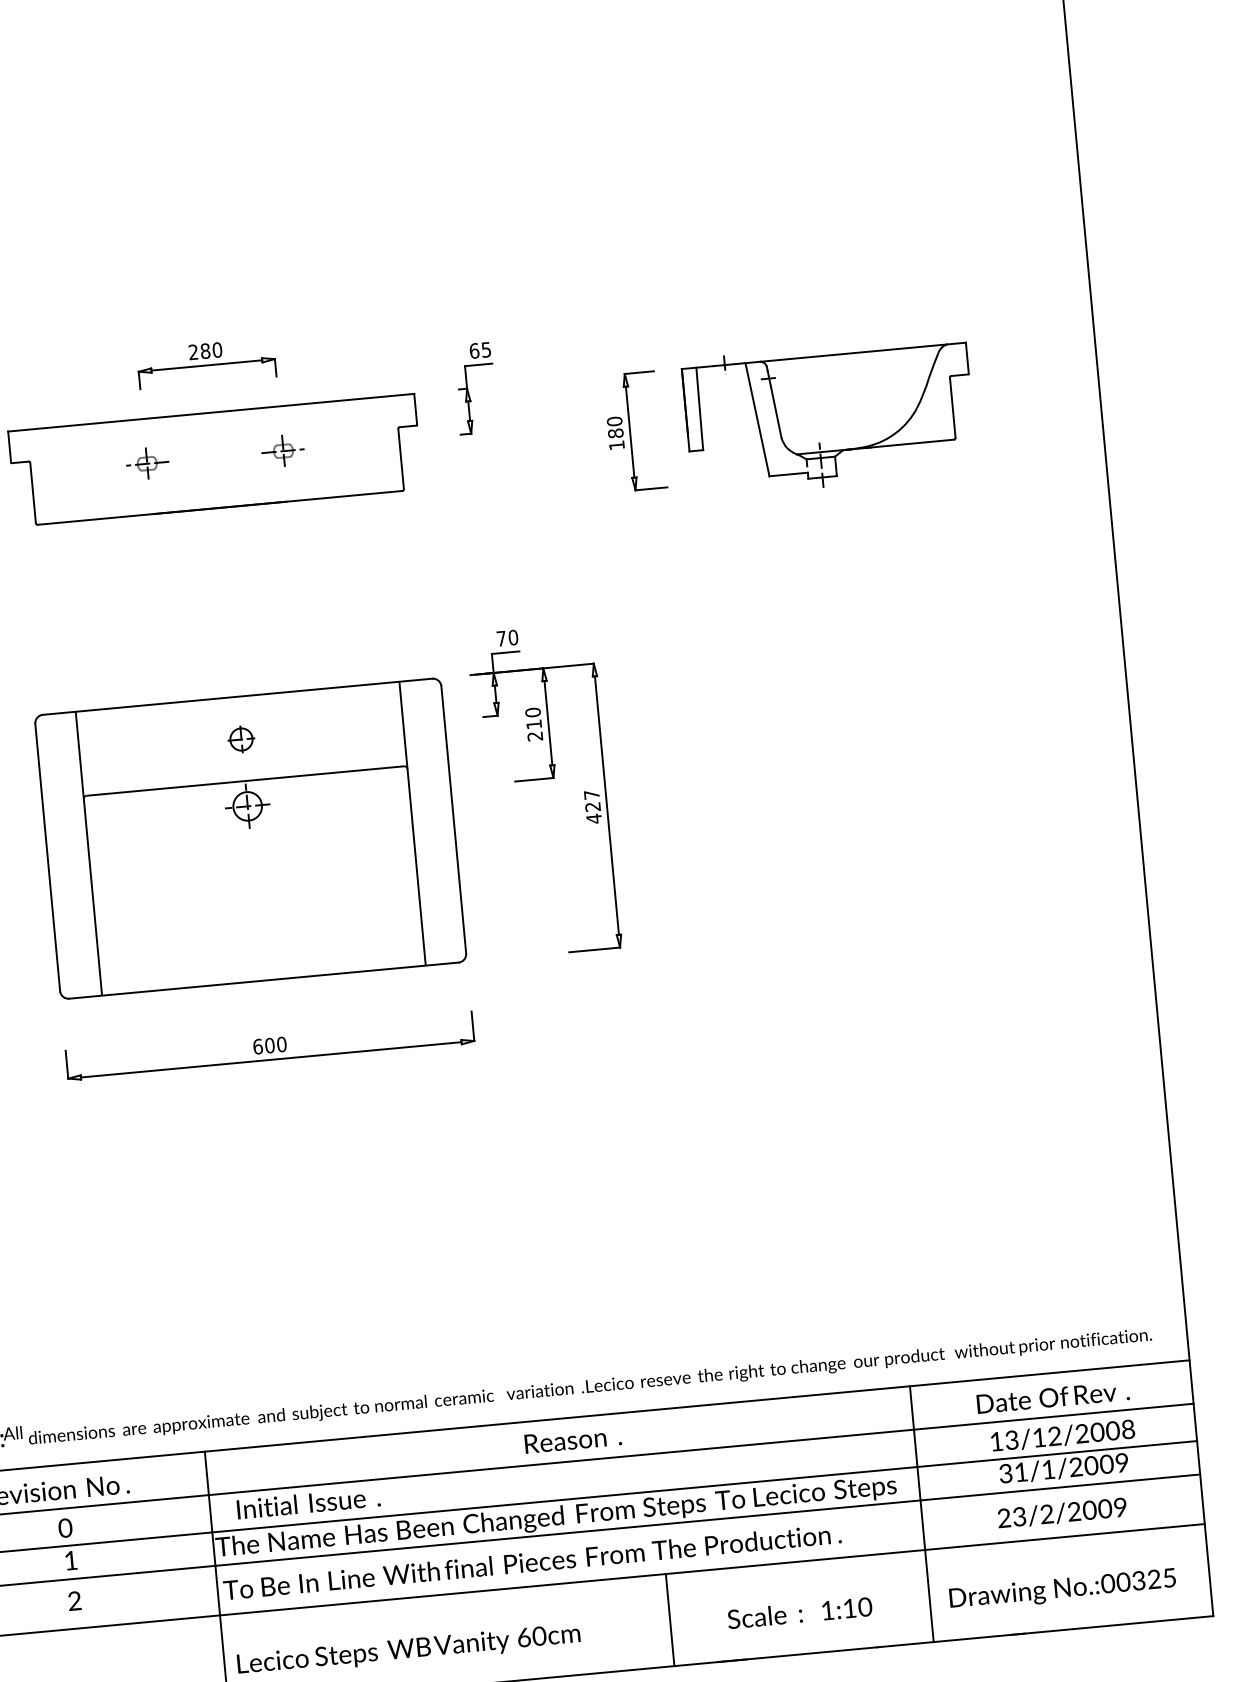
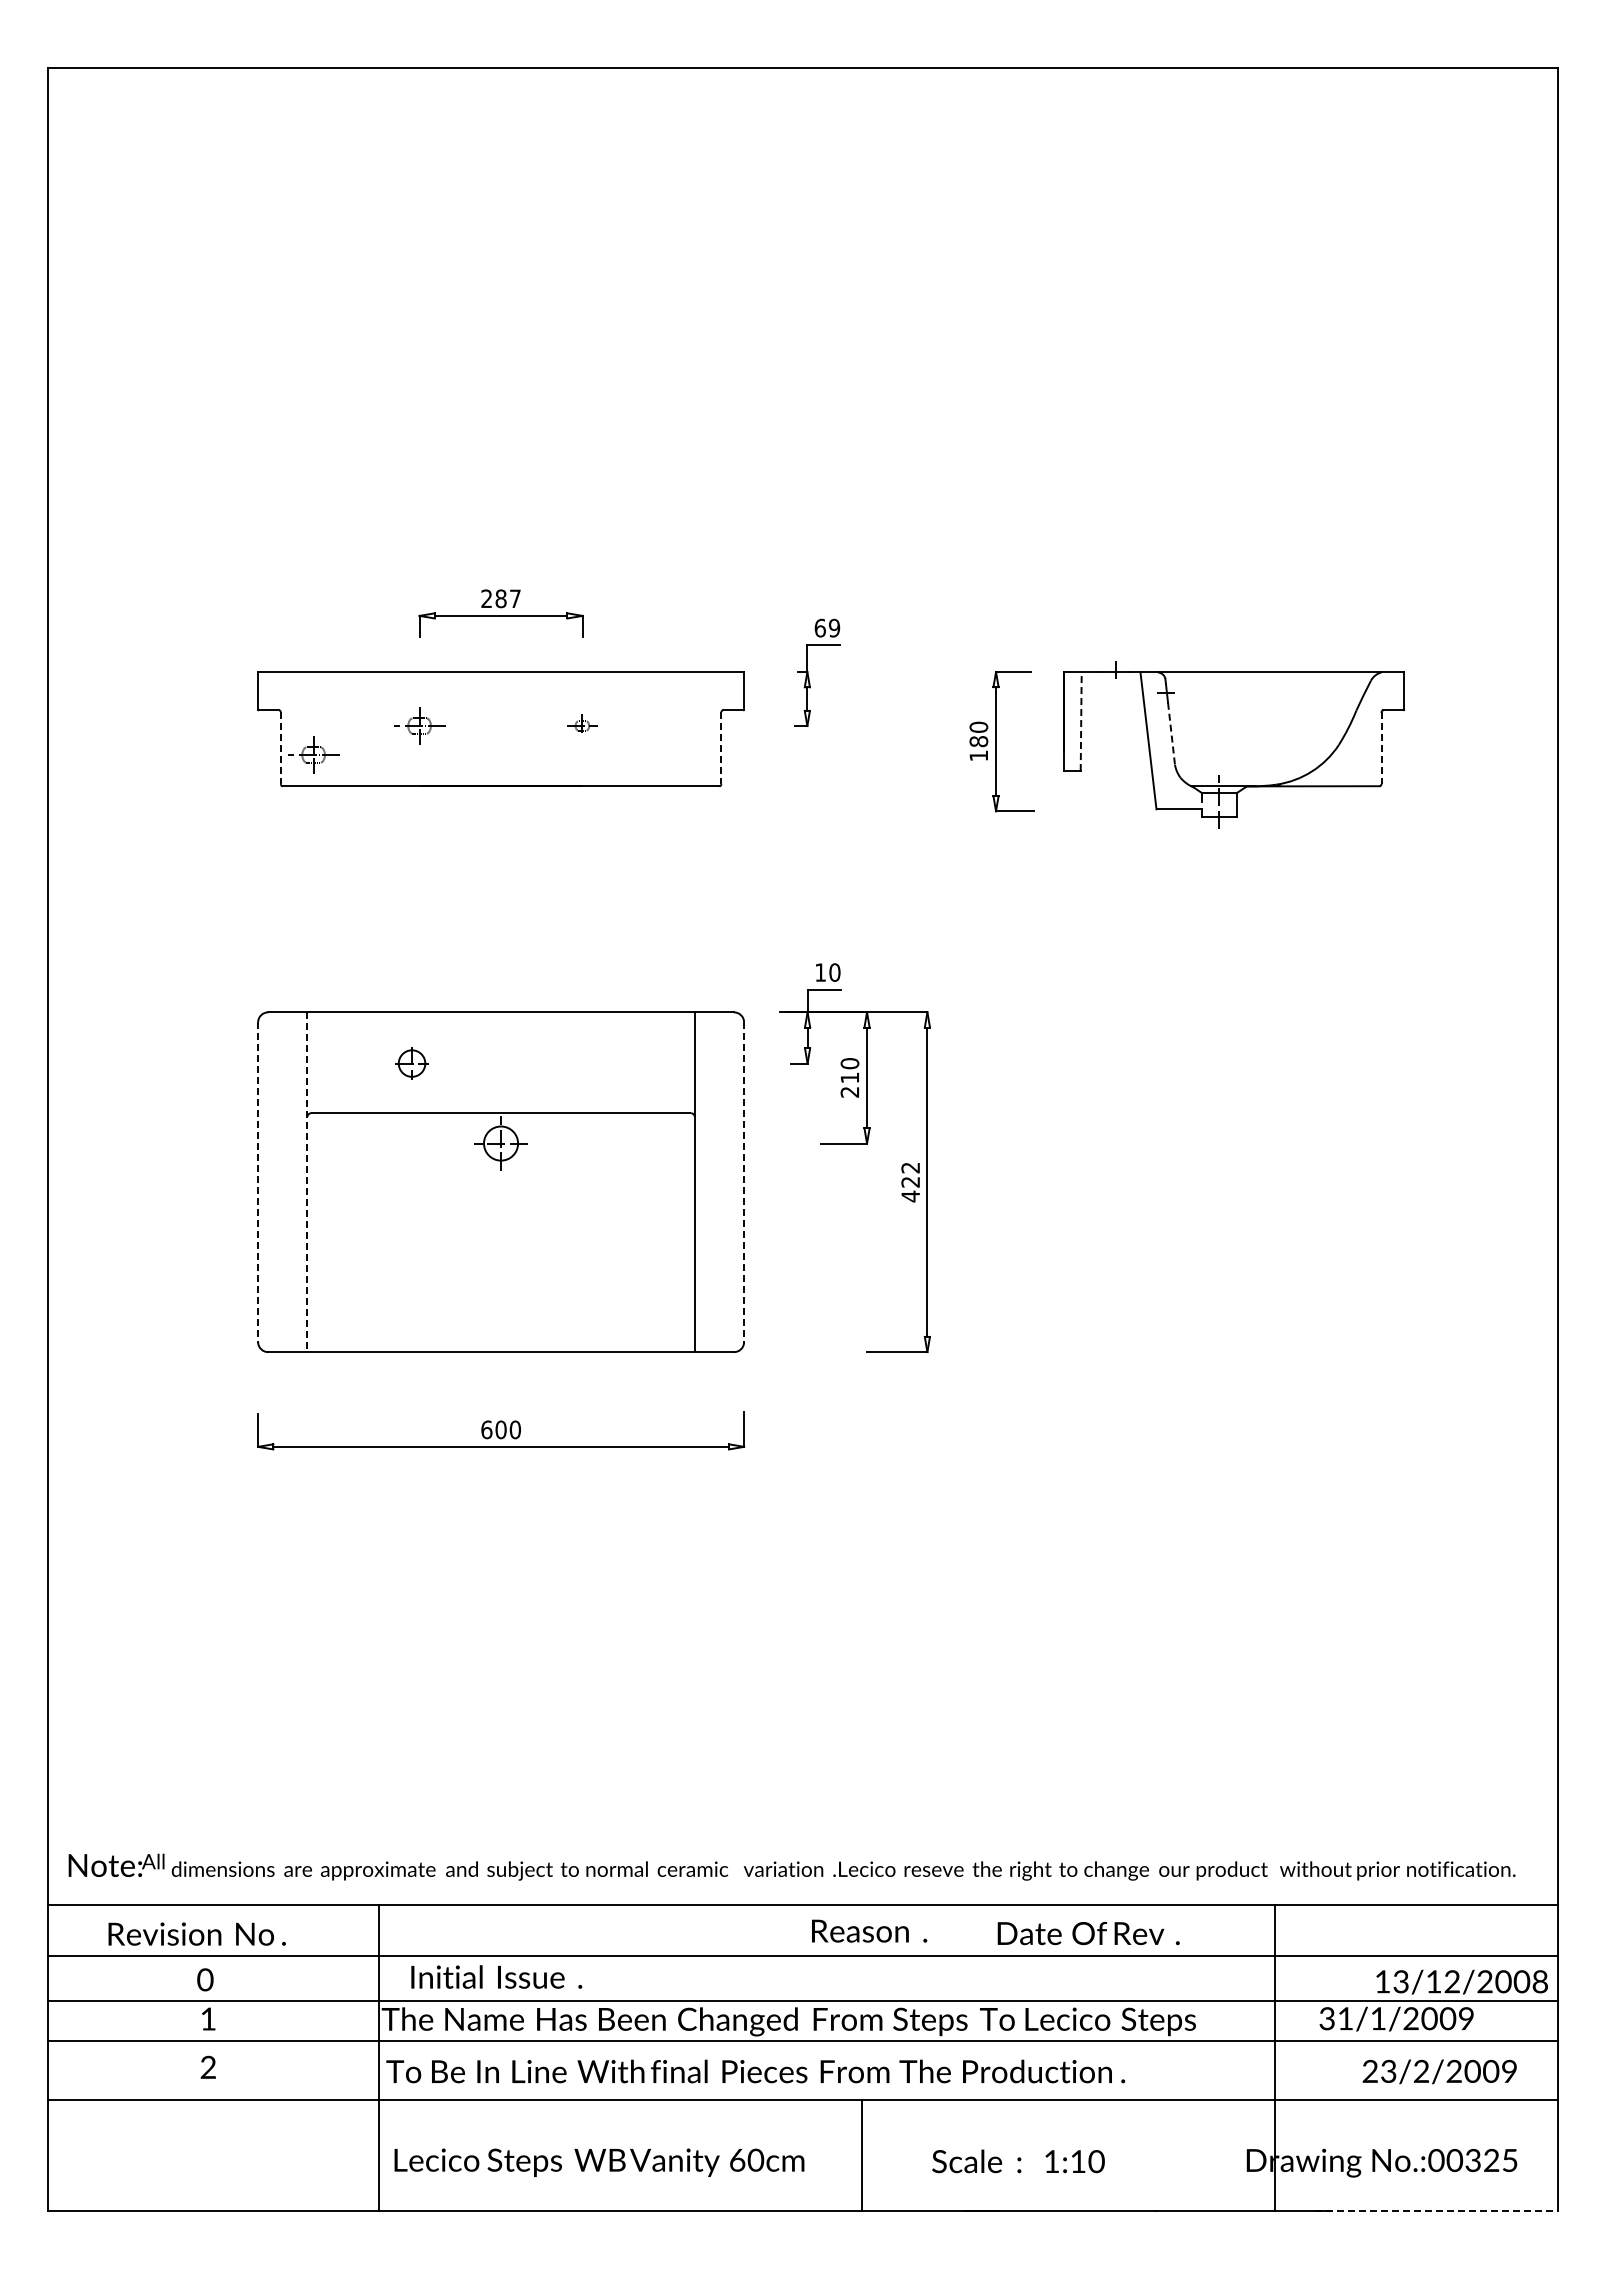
text: (216, 349) -> (514, 598), 280 -> 287
text: (486, 349) -> (834, 627), 65 -> 69
line: (700, 408) -> (1081, 721), solid -> dashed
line: (952, 408) -> (1381, 748), solid -> dashed
line: (776, 412) -> (1171, 734), solid -> dashed
part: (282, 450) -> (581, 725), size x0.6
line: (401, 459) -> (721, 748), solid -> dashed
line: (32, 493) -> (280, 748), solid -> dashed
part: (60, 495) -> (313, 754), added
text: (501, 638) -> (820, 972), 70 -> 10
part: (241, 739) -> (411, 1063), moved
text: (591, 794) -> (910, 1167), 427 -> 422
line: (454, 820) -> (744, 1182), solid -> dashed
line: (88, 853) -> (307, 1182), solid -> dashed
line: (48, 857) -> (258, 1182), solid -> dashed
text: (1052, 1397) -> (1088, 1933), moved
text: (1062, 1435) -> (1461, 1981), moved
text: (573, 1439) -> (869, 1930), moved
text: (1062, 1512) -> (1439, 2071), moved
line: (922, 1514) -> (1275, 2057), moved
text: (799, 1613) -> (1018, 2161), moved
line: (669, 1620) -> (861, 2155), moved
line: (1112, 1625) -> (1436, 2210), solid -> dashed

